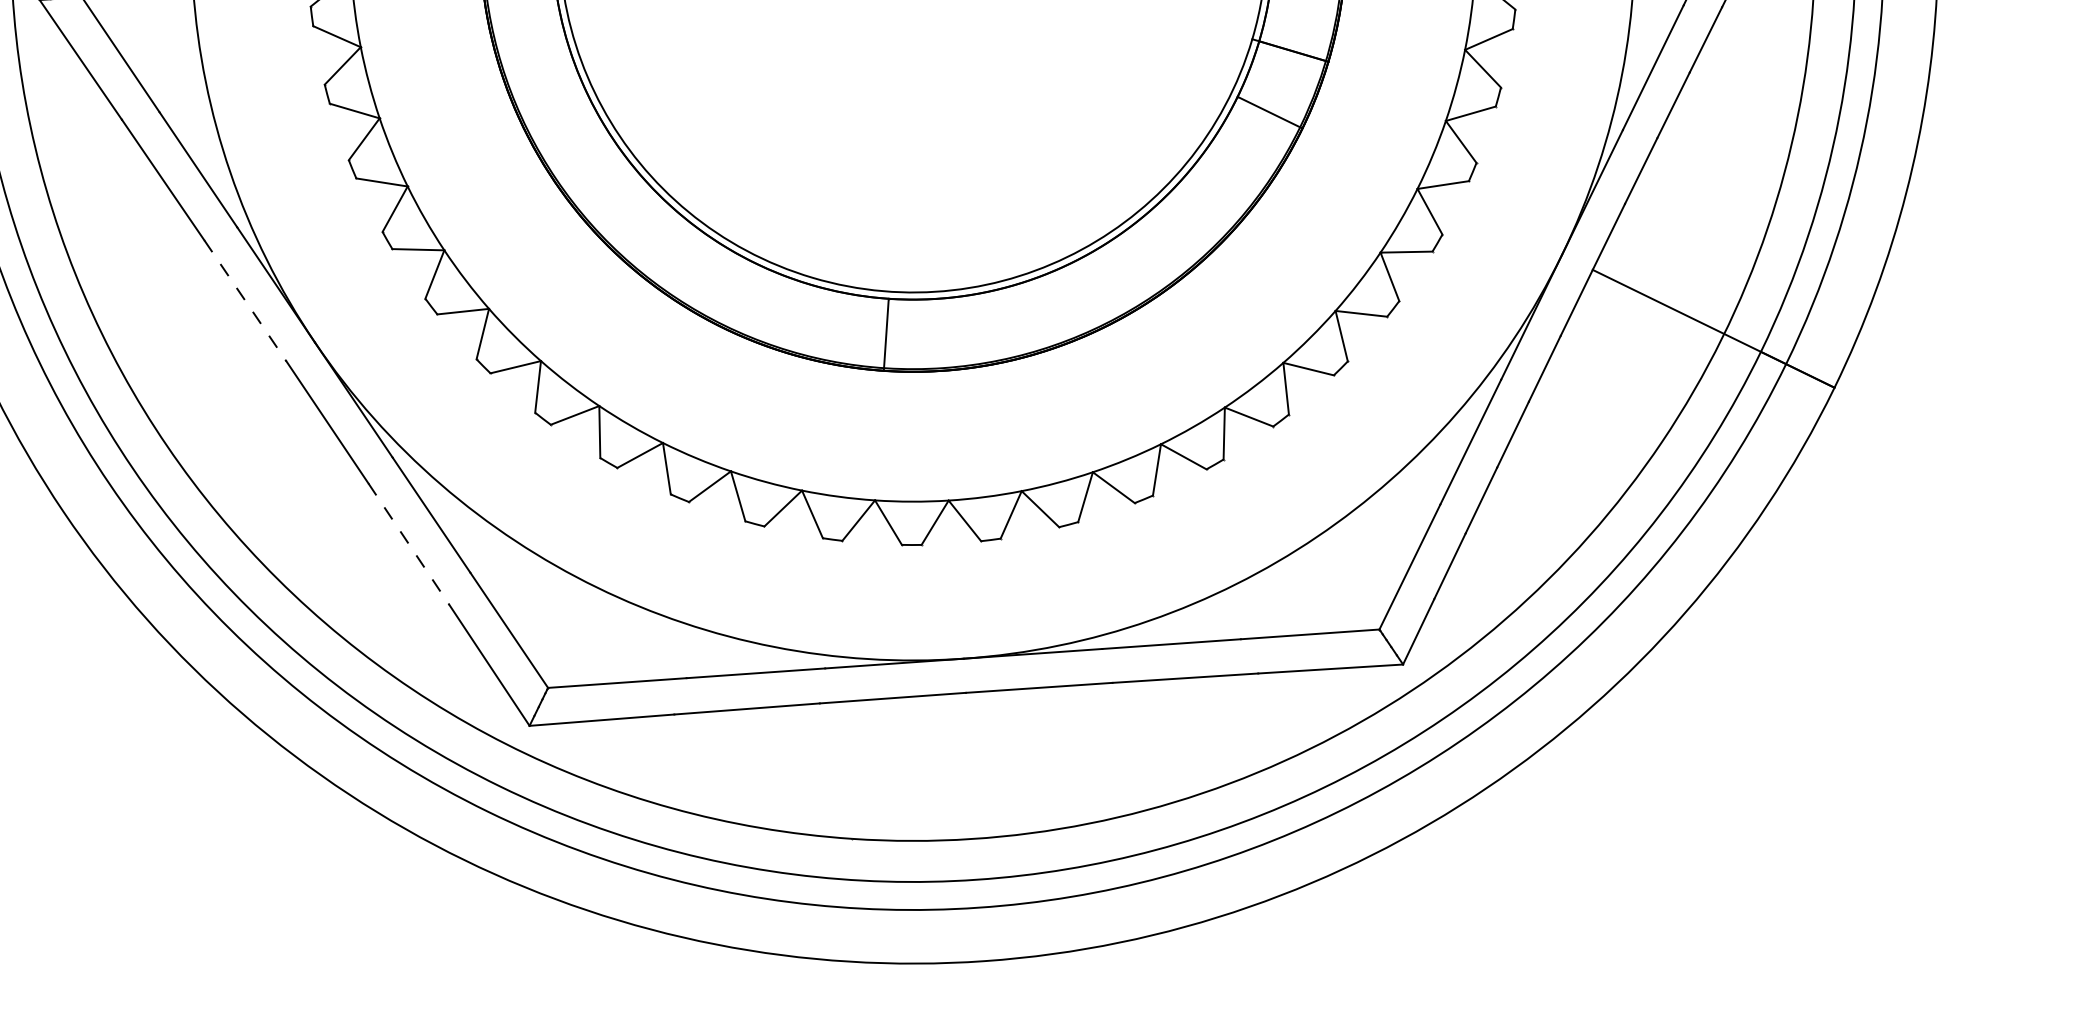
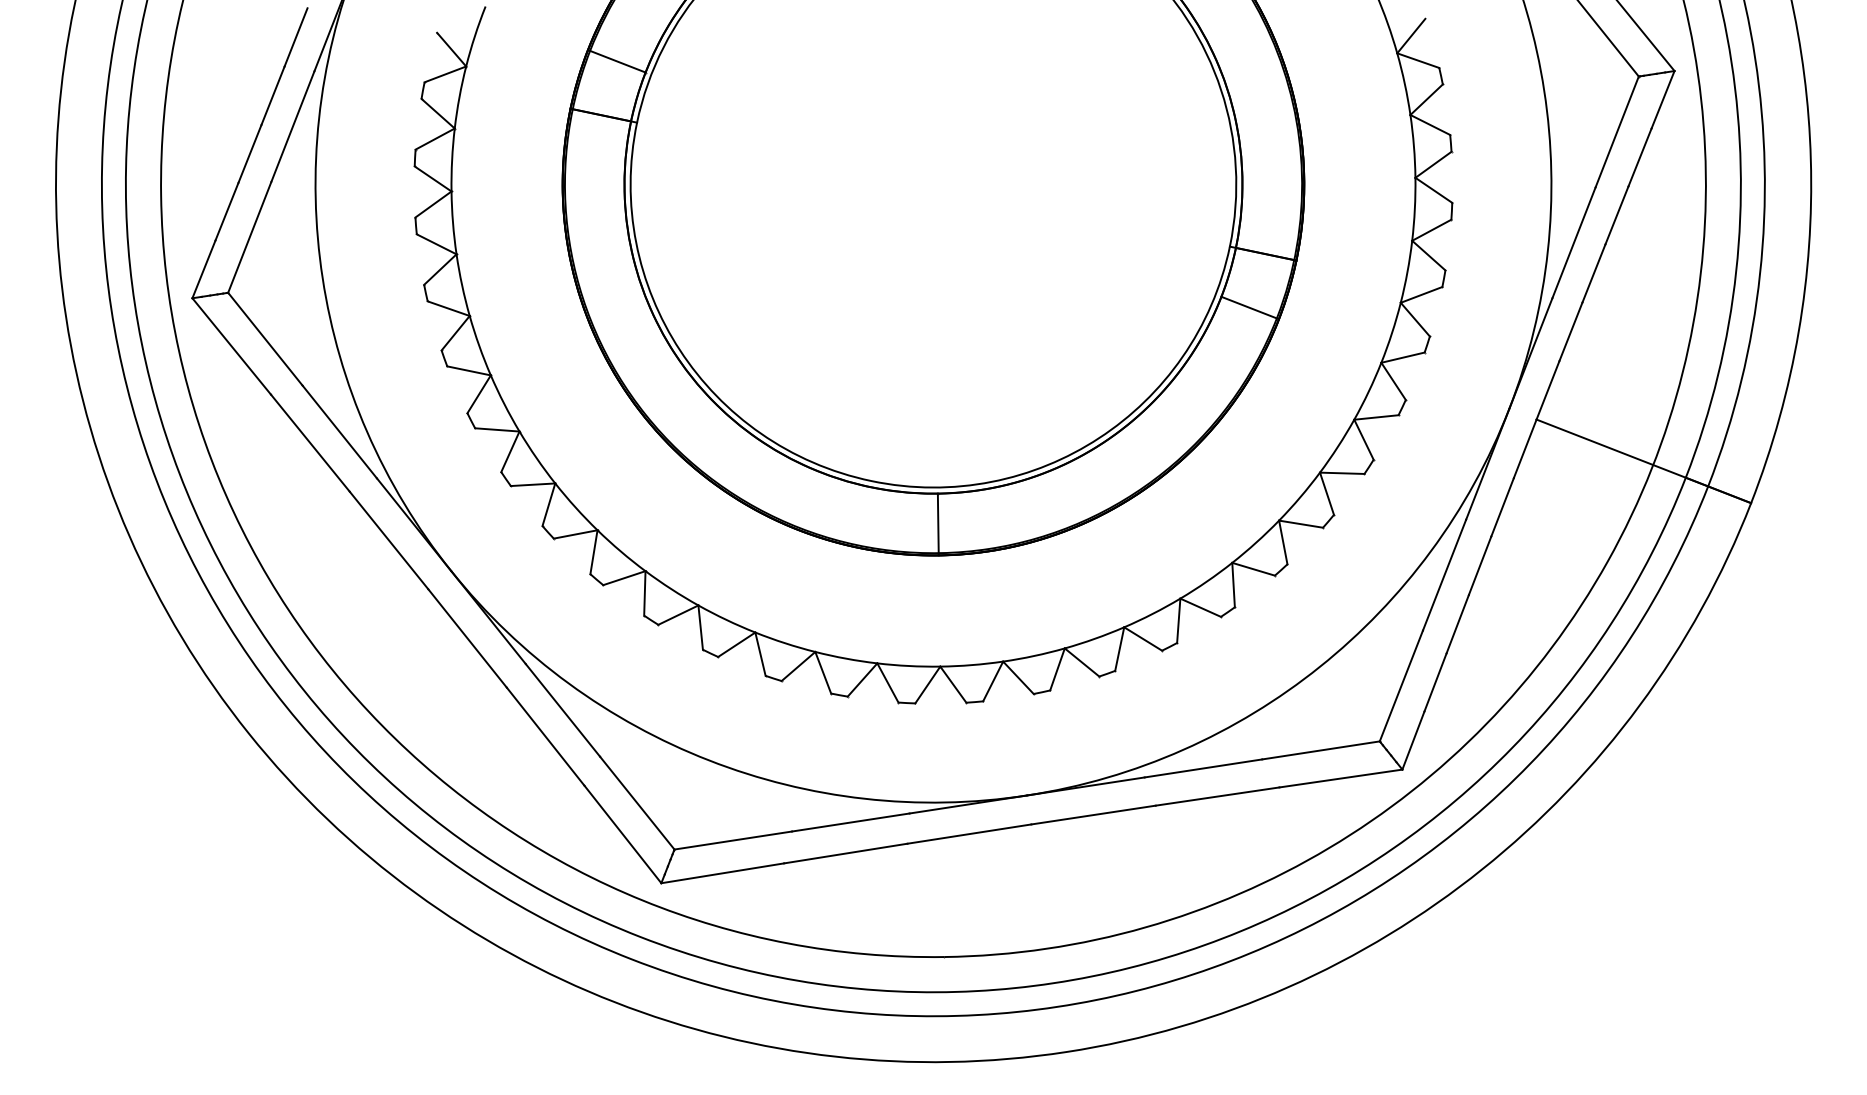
line: (245, 300) -> (389, 540), dashed -> solid
line: (408, 543) -> (545, 736), dashed -> solid

